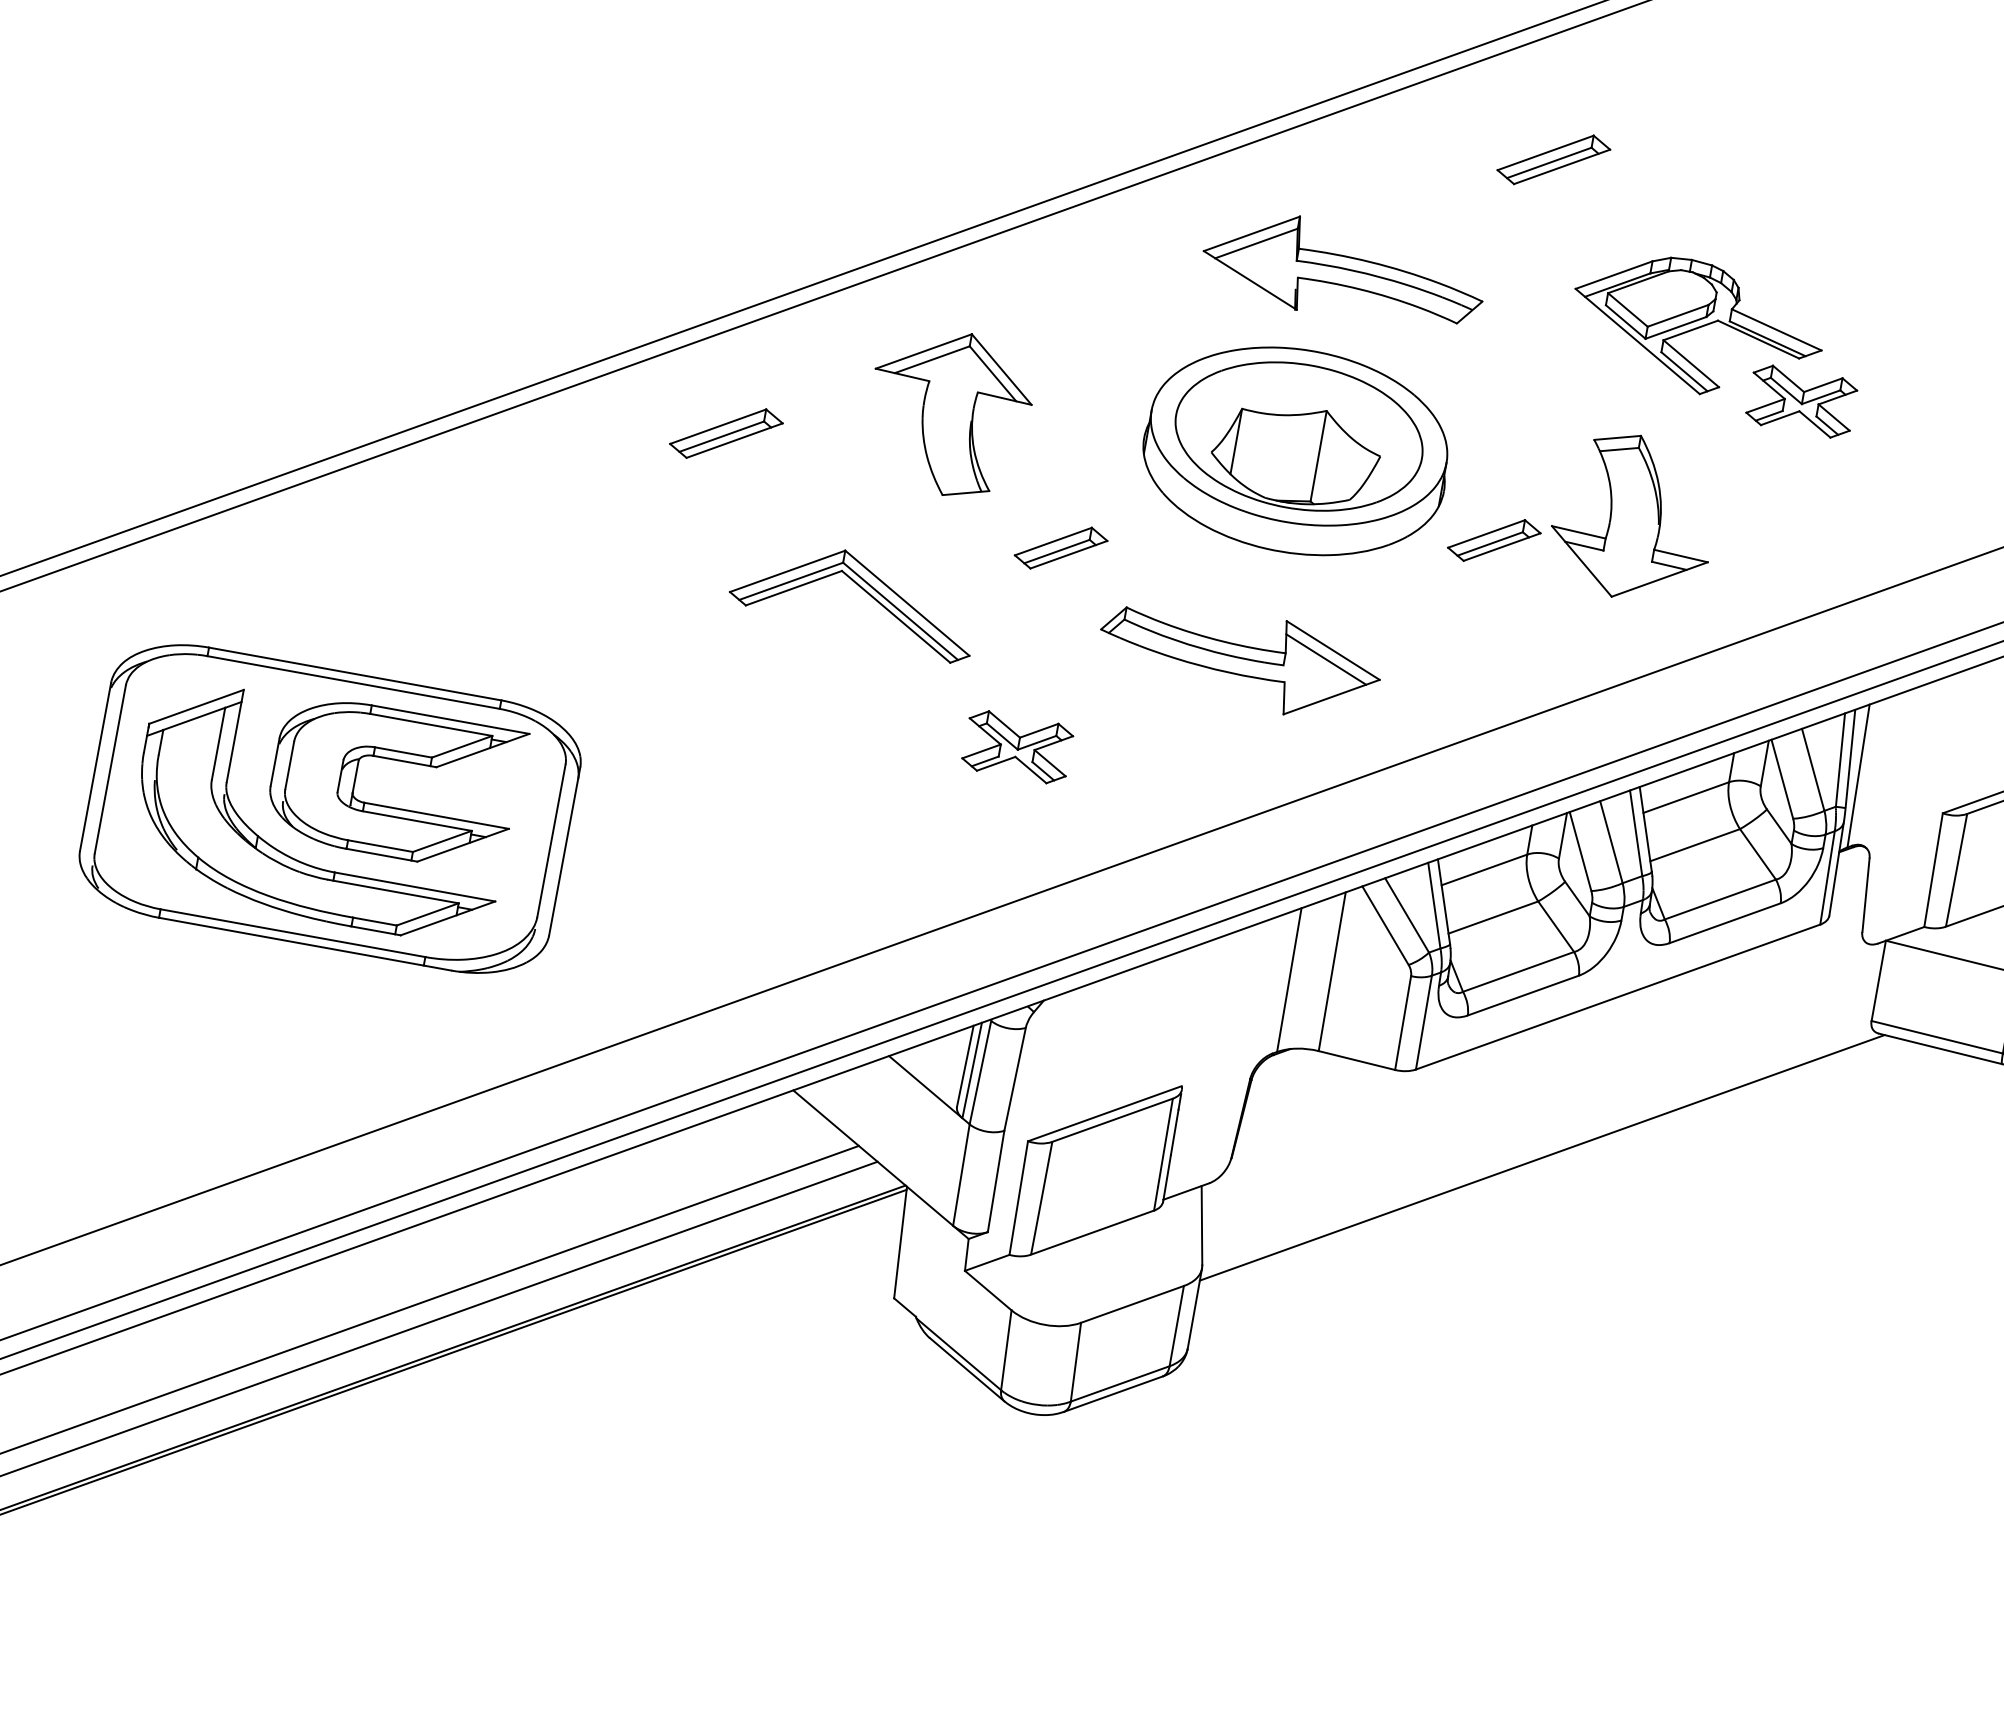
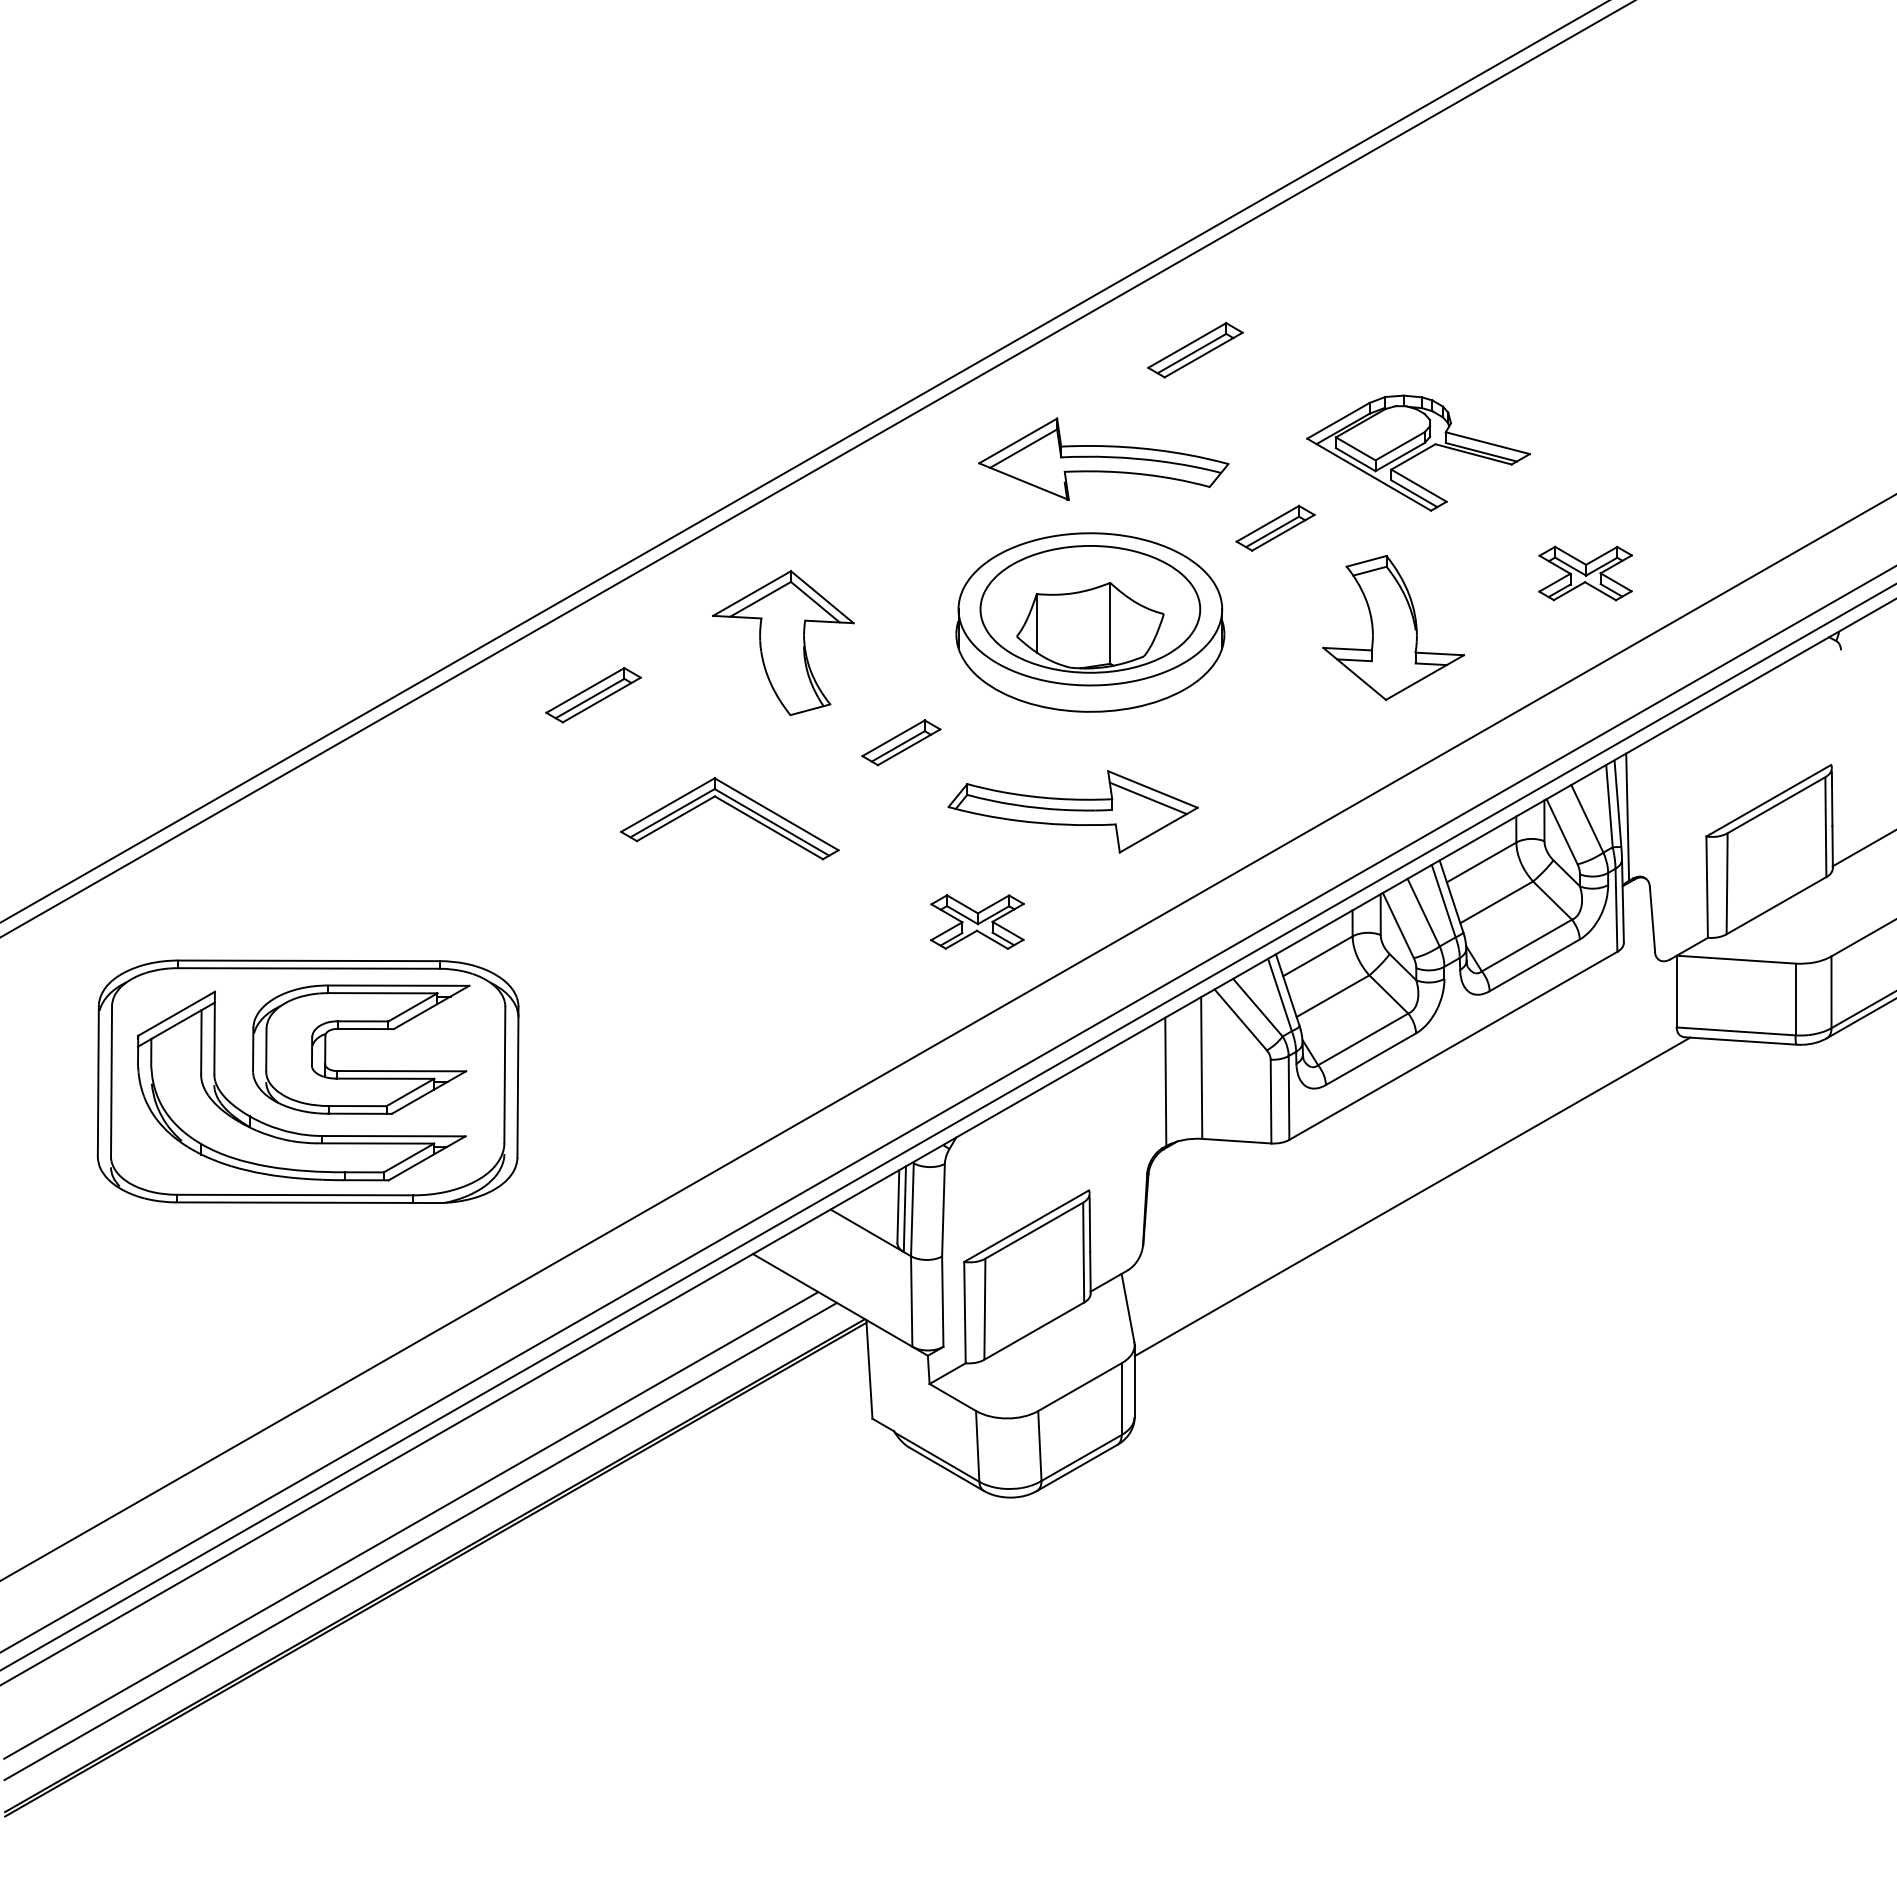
part: (1553, 160) -> (1195, 350), moved
part: (1801, 401) -> (1585, 573), moved
part: (1494, 539) -> (1275, 527), moved
part: (1017, 746) -> (977, 921), moved

